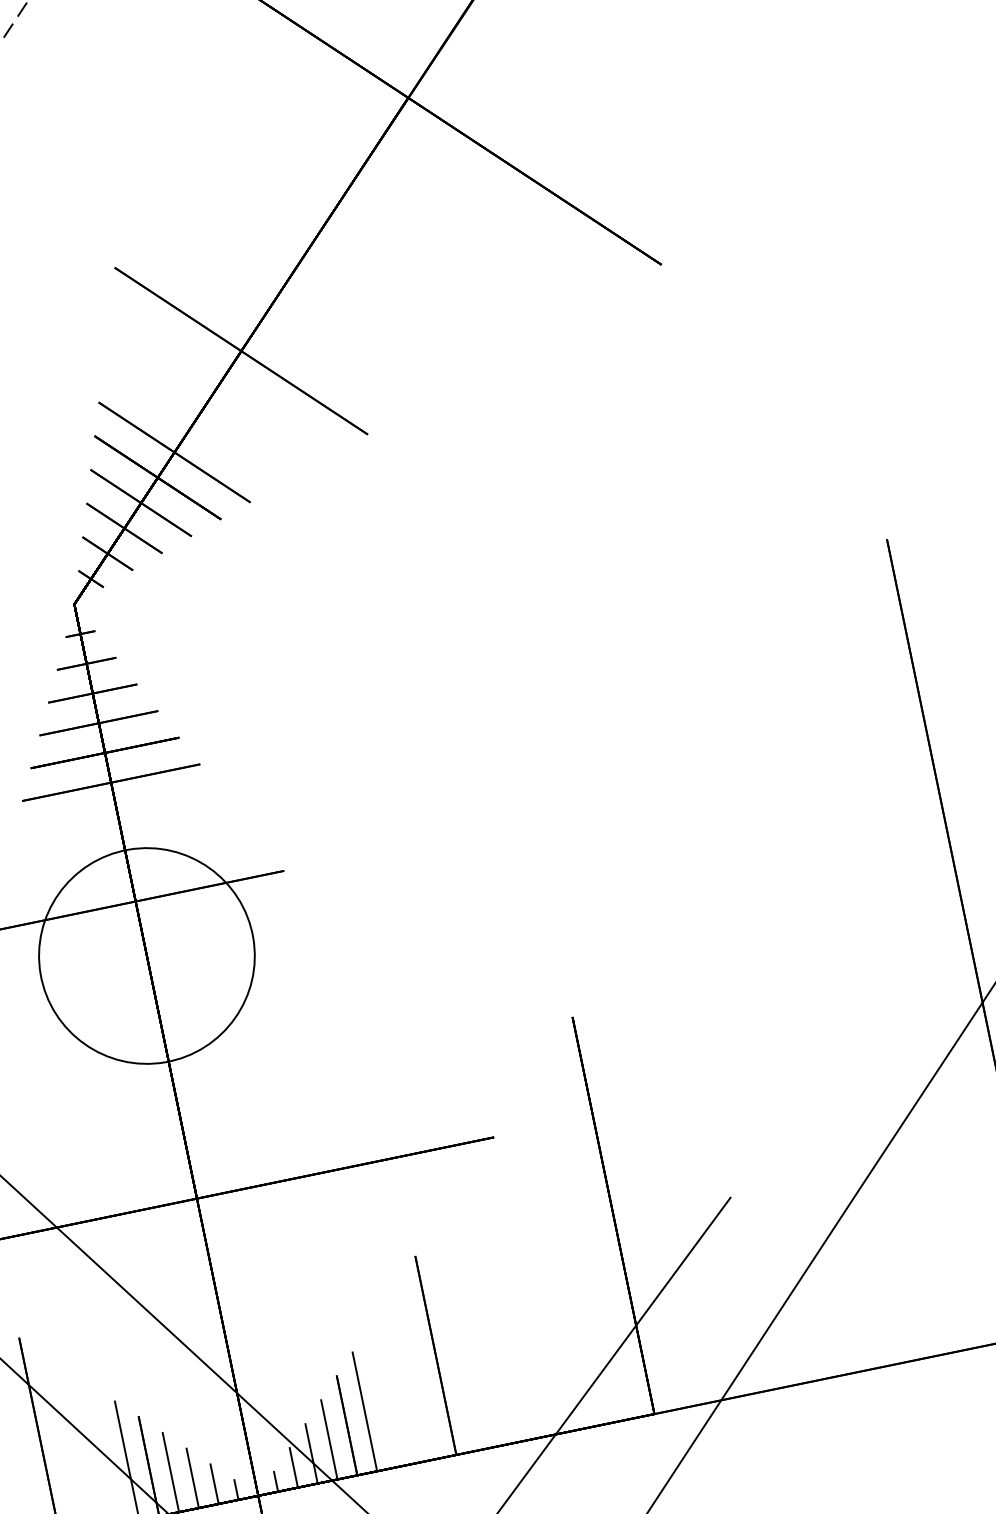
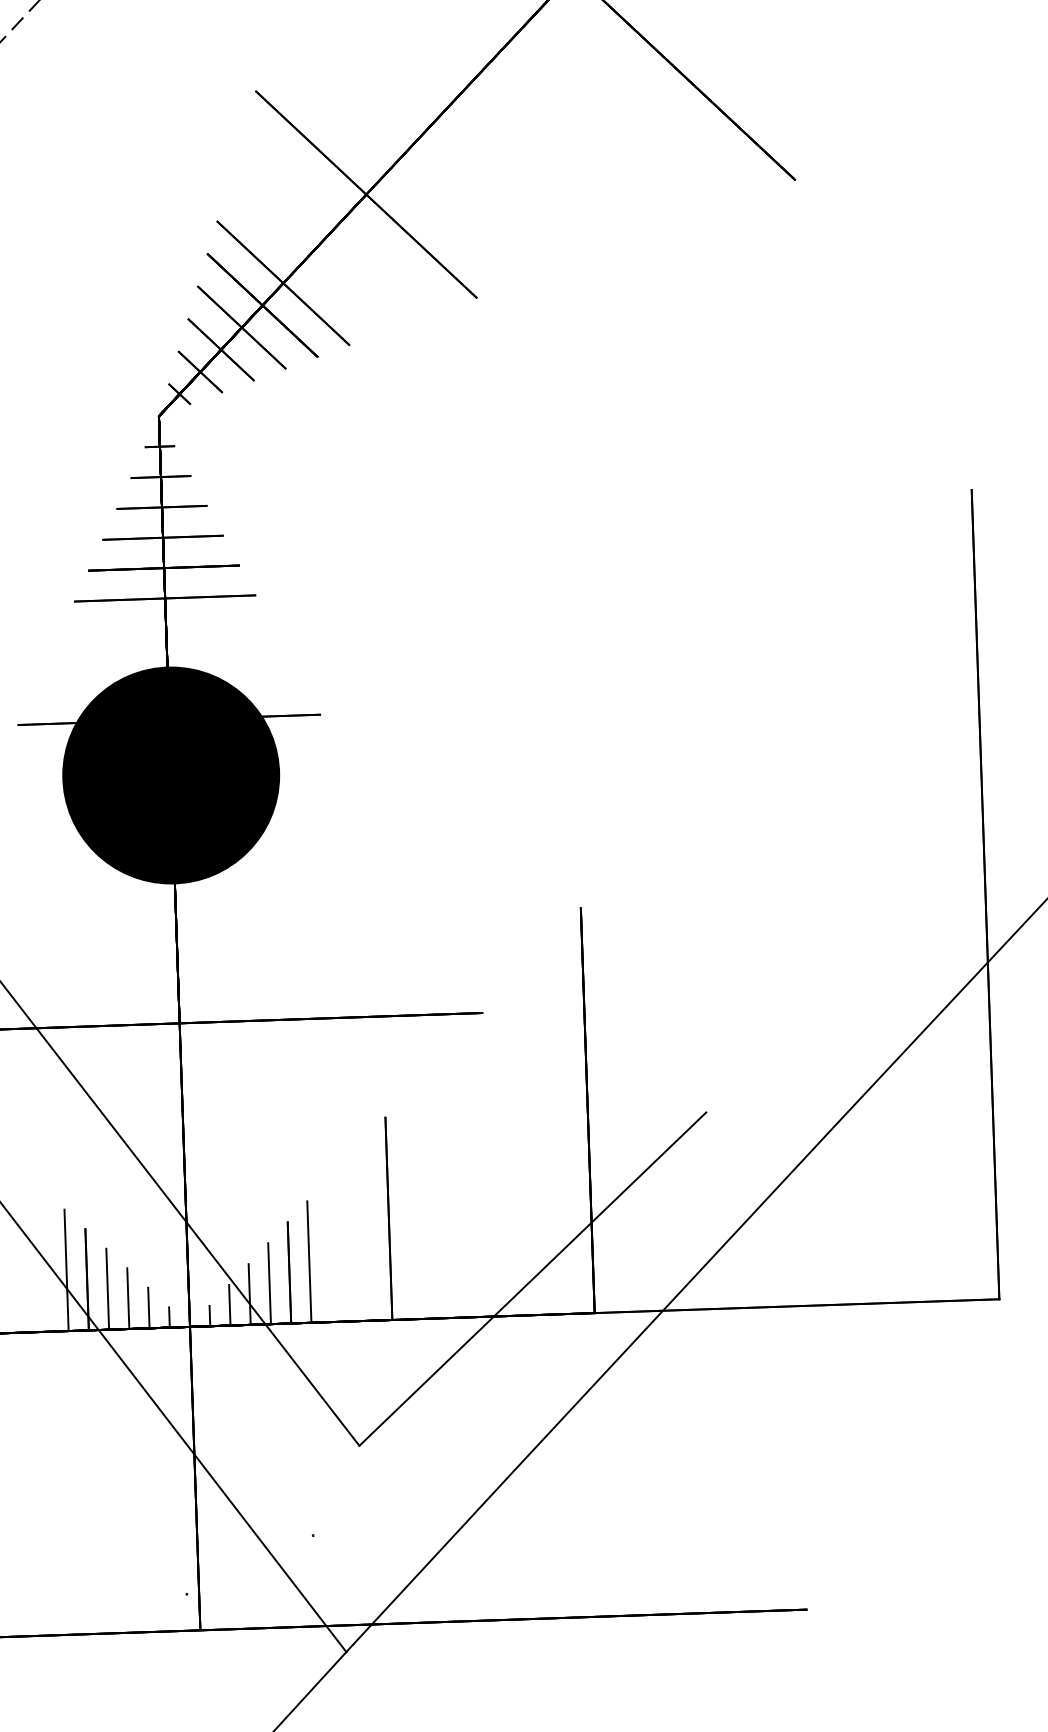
fill: (147, 955) -> (171, 775), added

